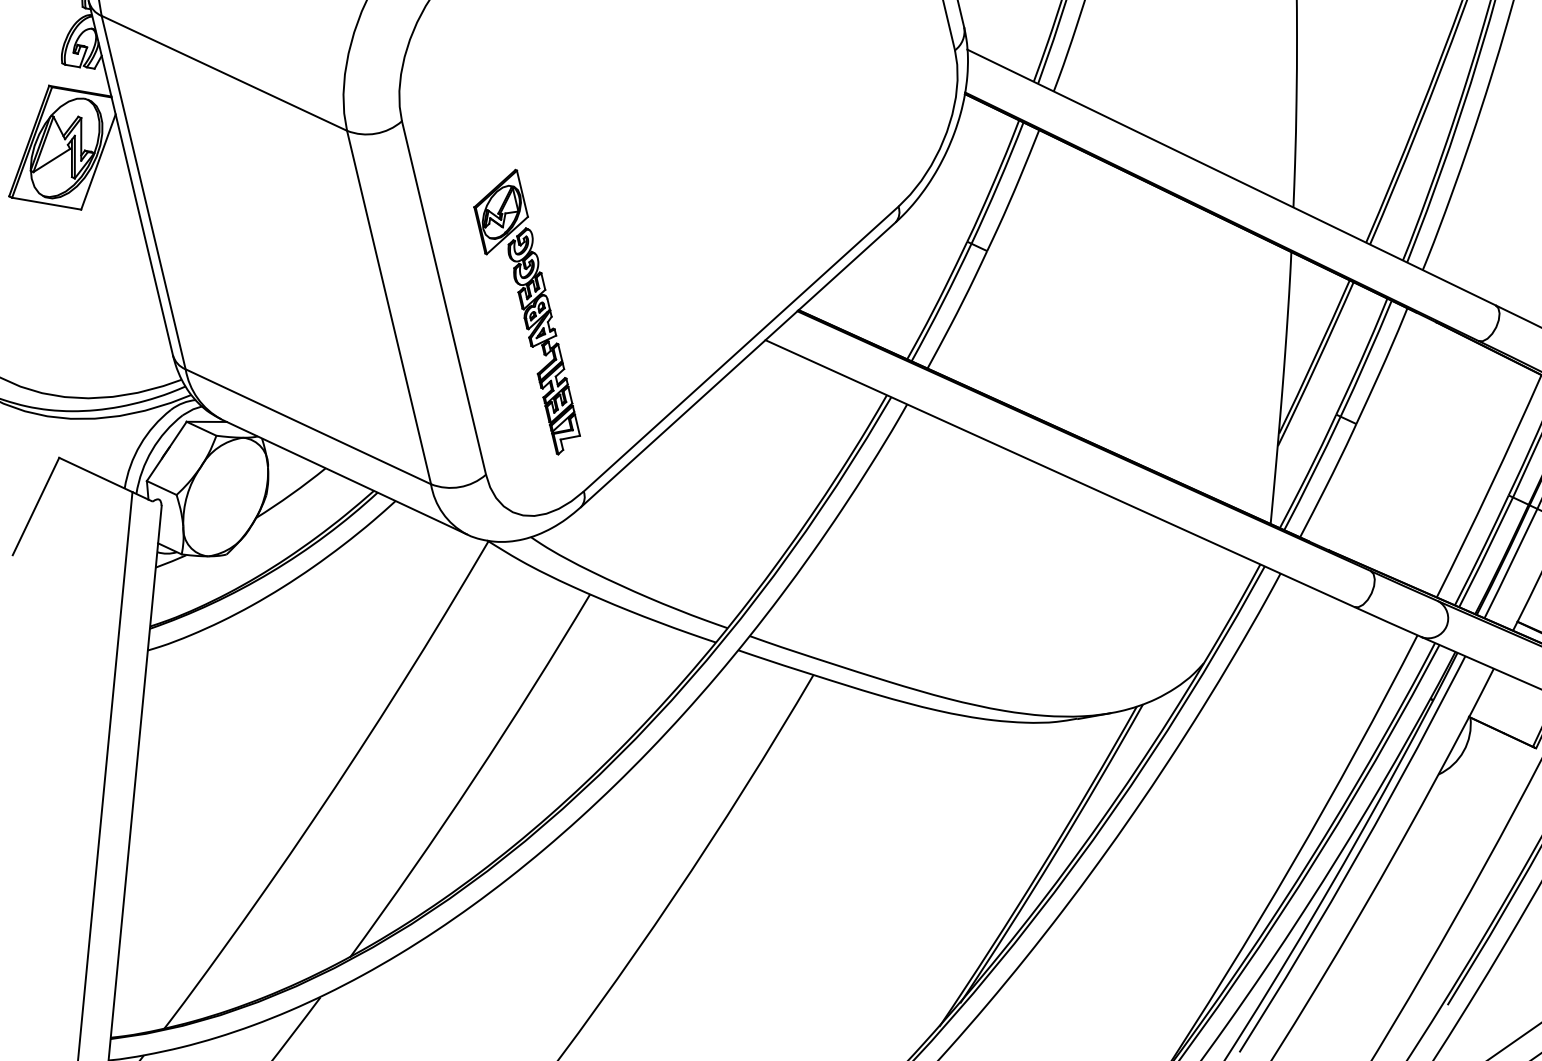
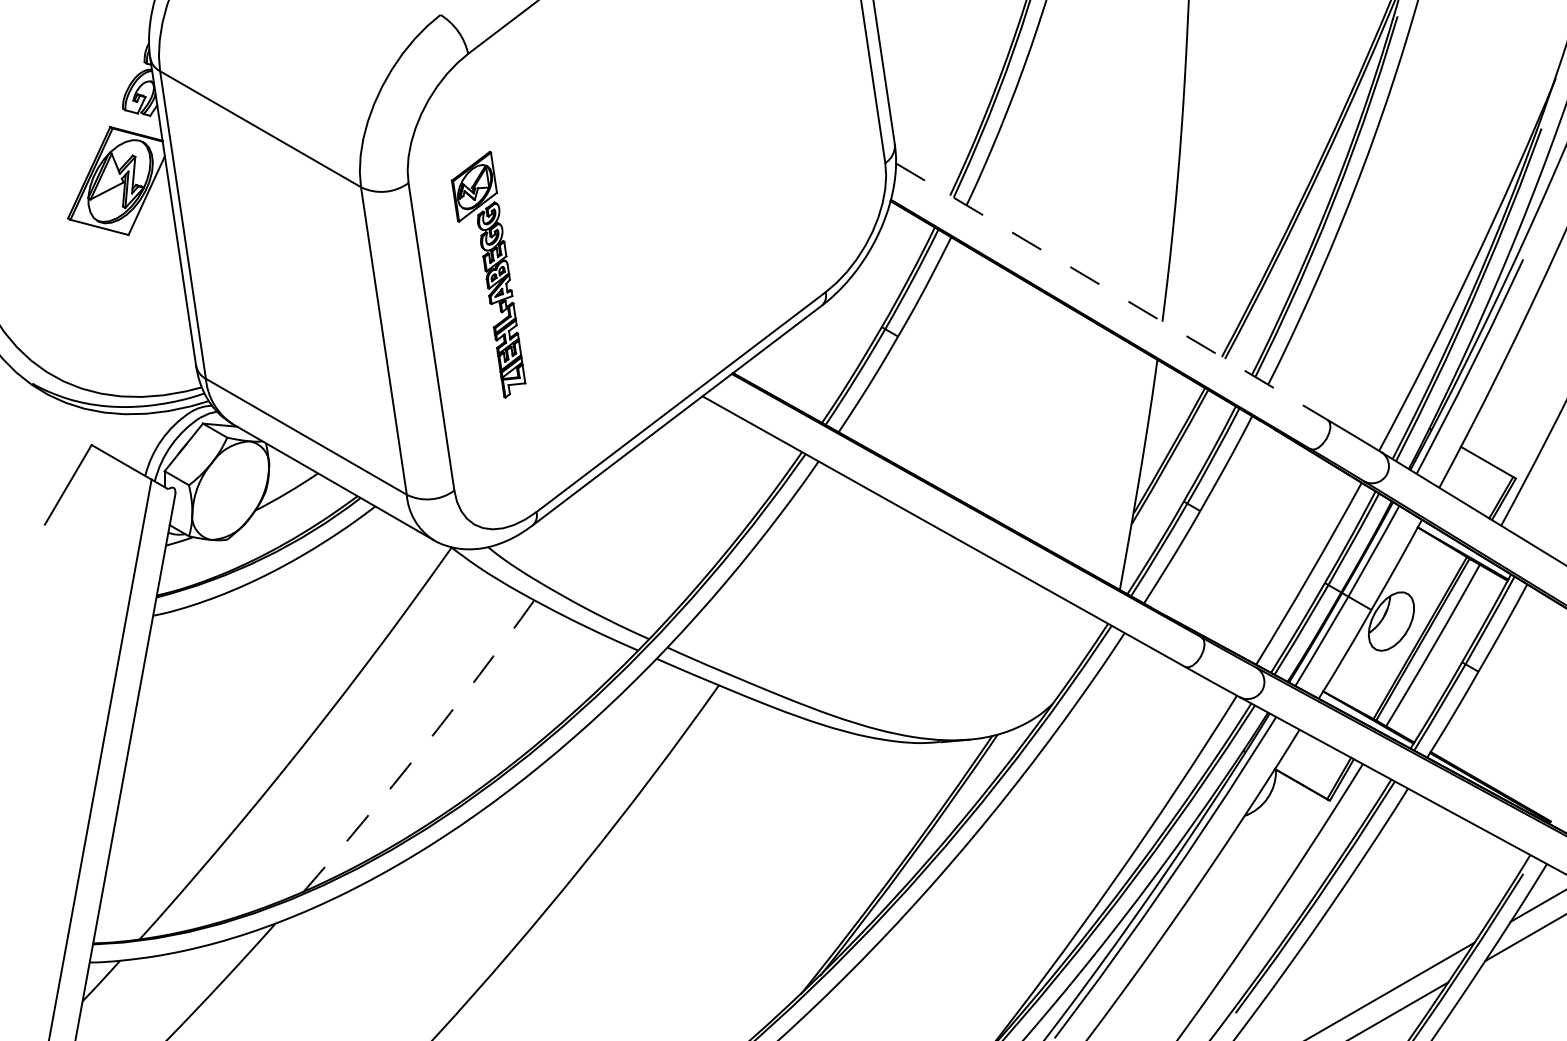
line: (1232, 177) -> (1112, 291), solid -> dashed
part: (526, 312) -> (488, 274), moved
arc: (474, 779) -> (422, 749), solid -> dashed

